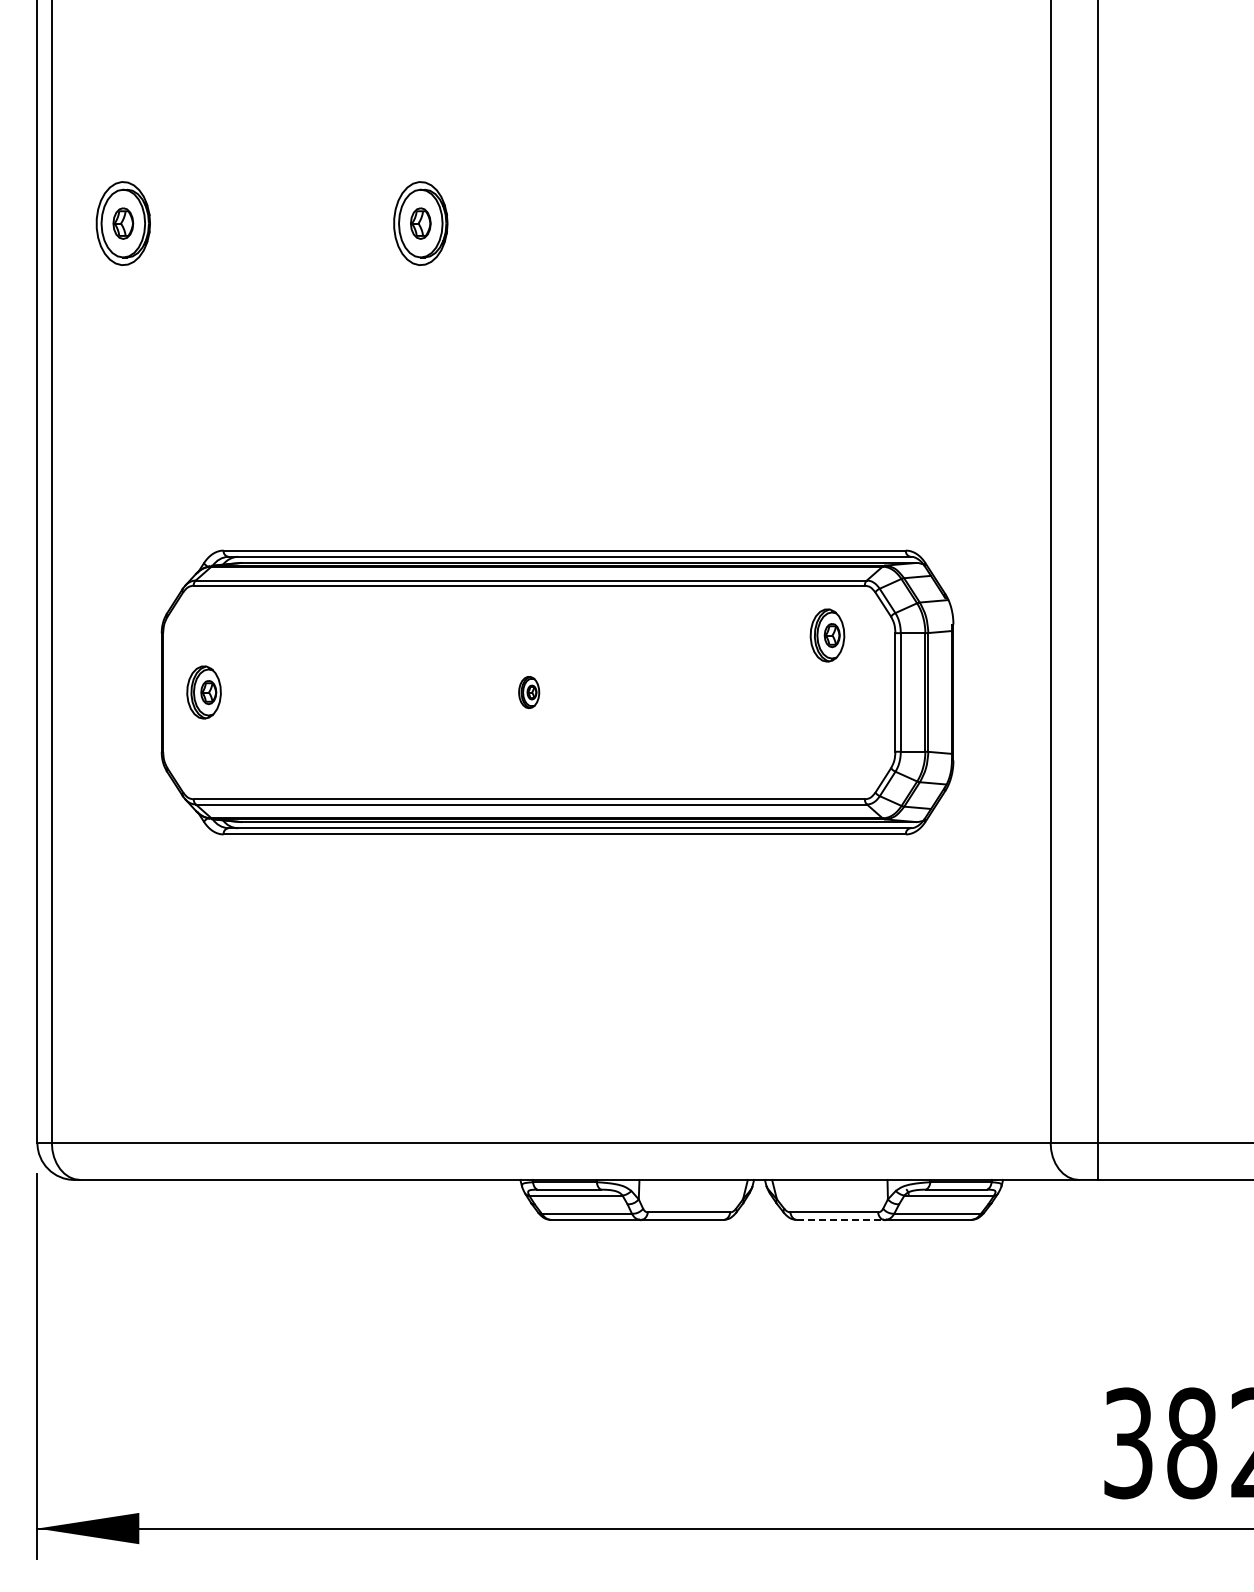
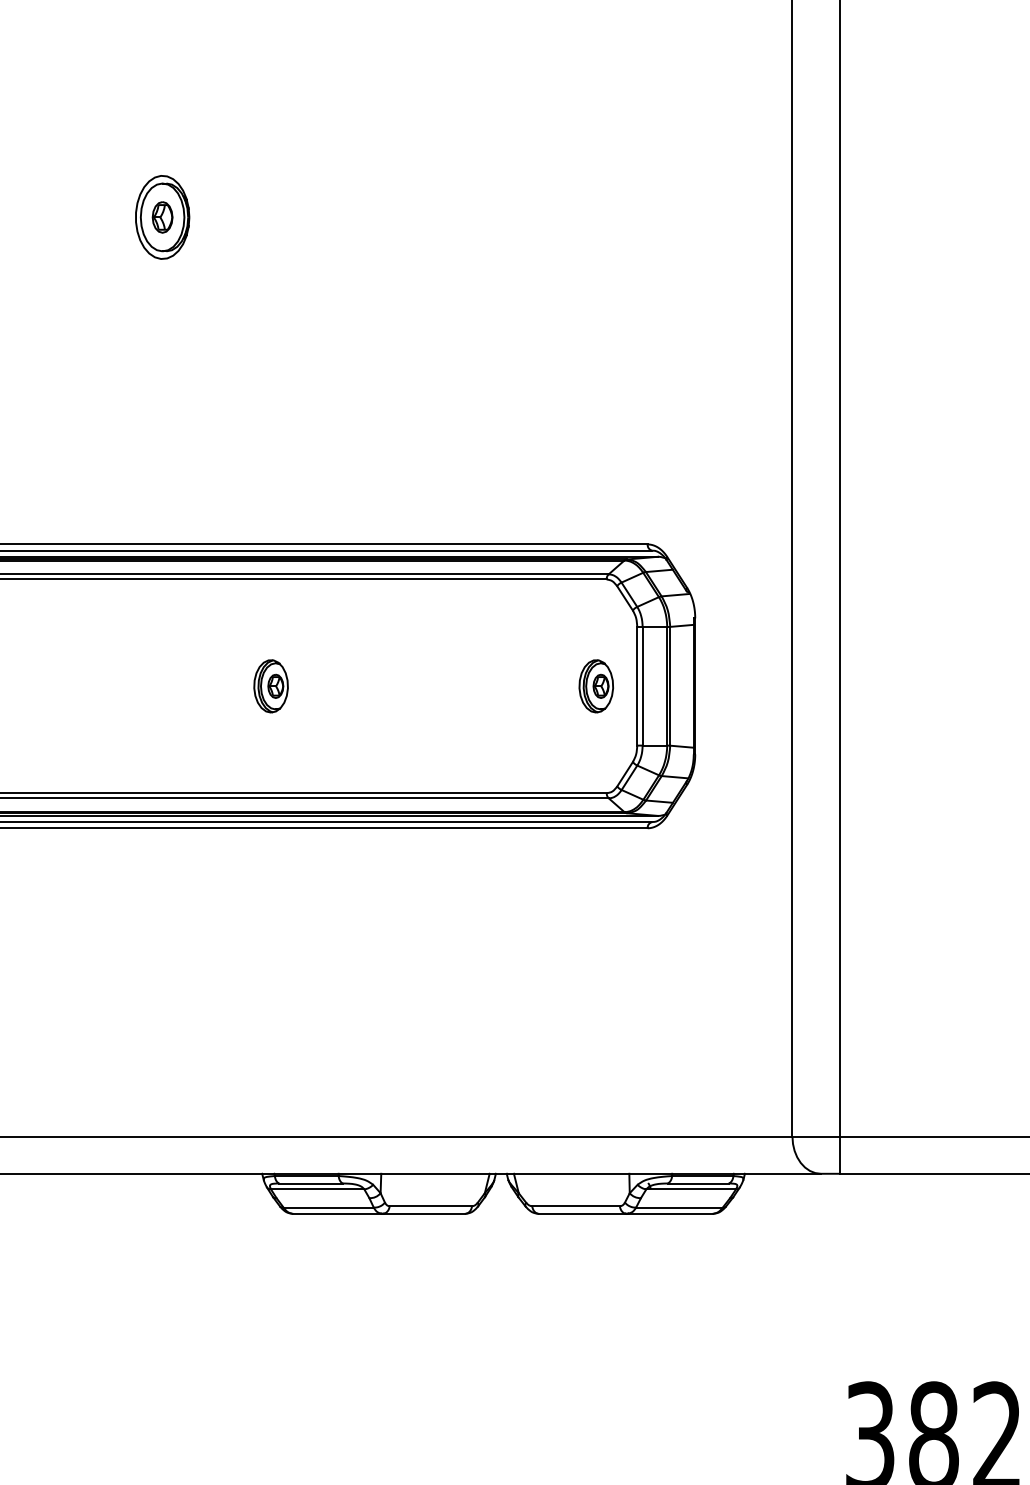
part: (827, 635) -> (596, 686), moved
part: (528, 692) -> (270, 686), size x1.67
line: (841, 1220) -> (583, 1214), dashed -> solid

